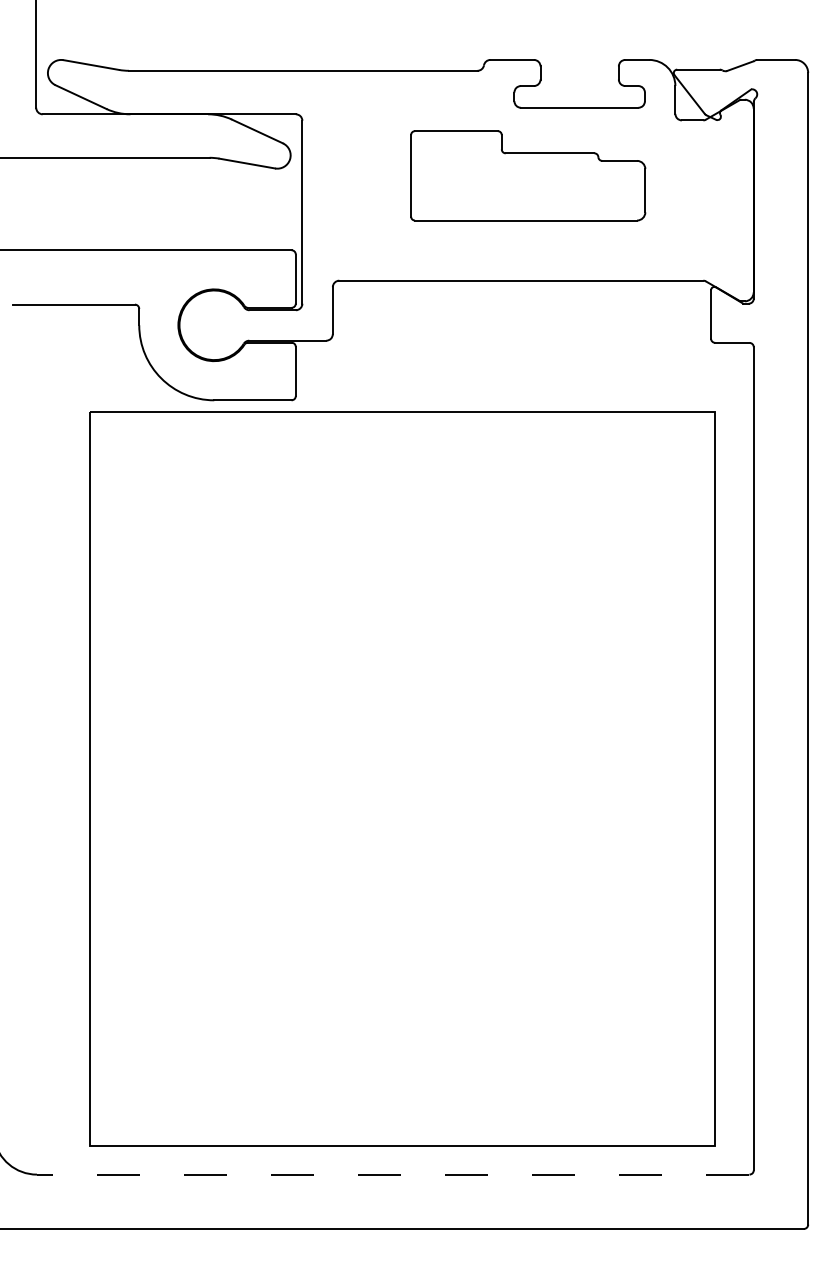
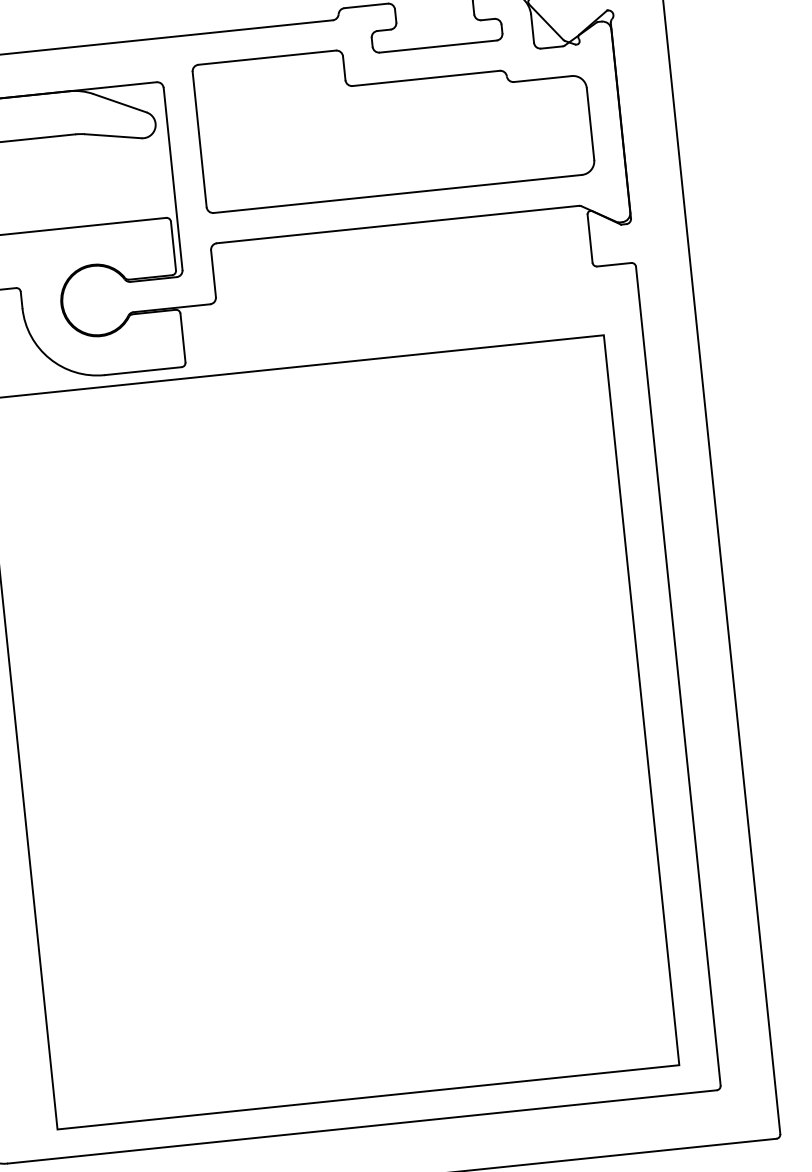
part: (528, 175) -> (394, 119), size x1.67
line: (392, 1174) -> (361, 1126), dashed -> solid

